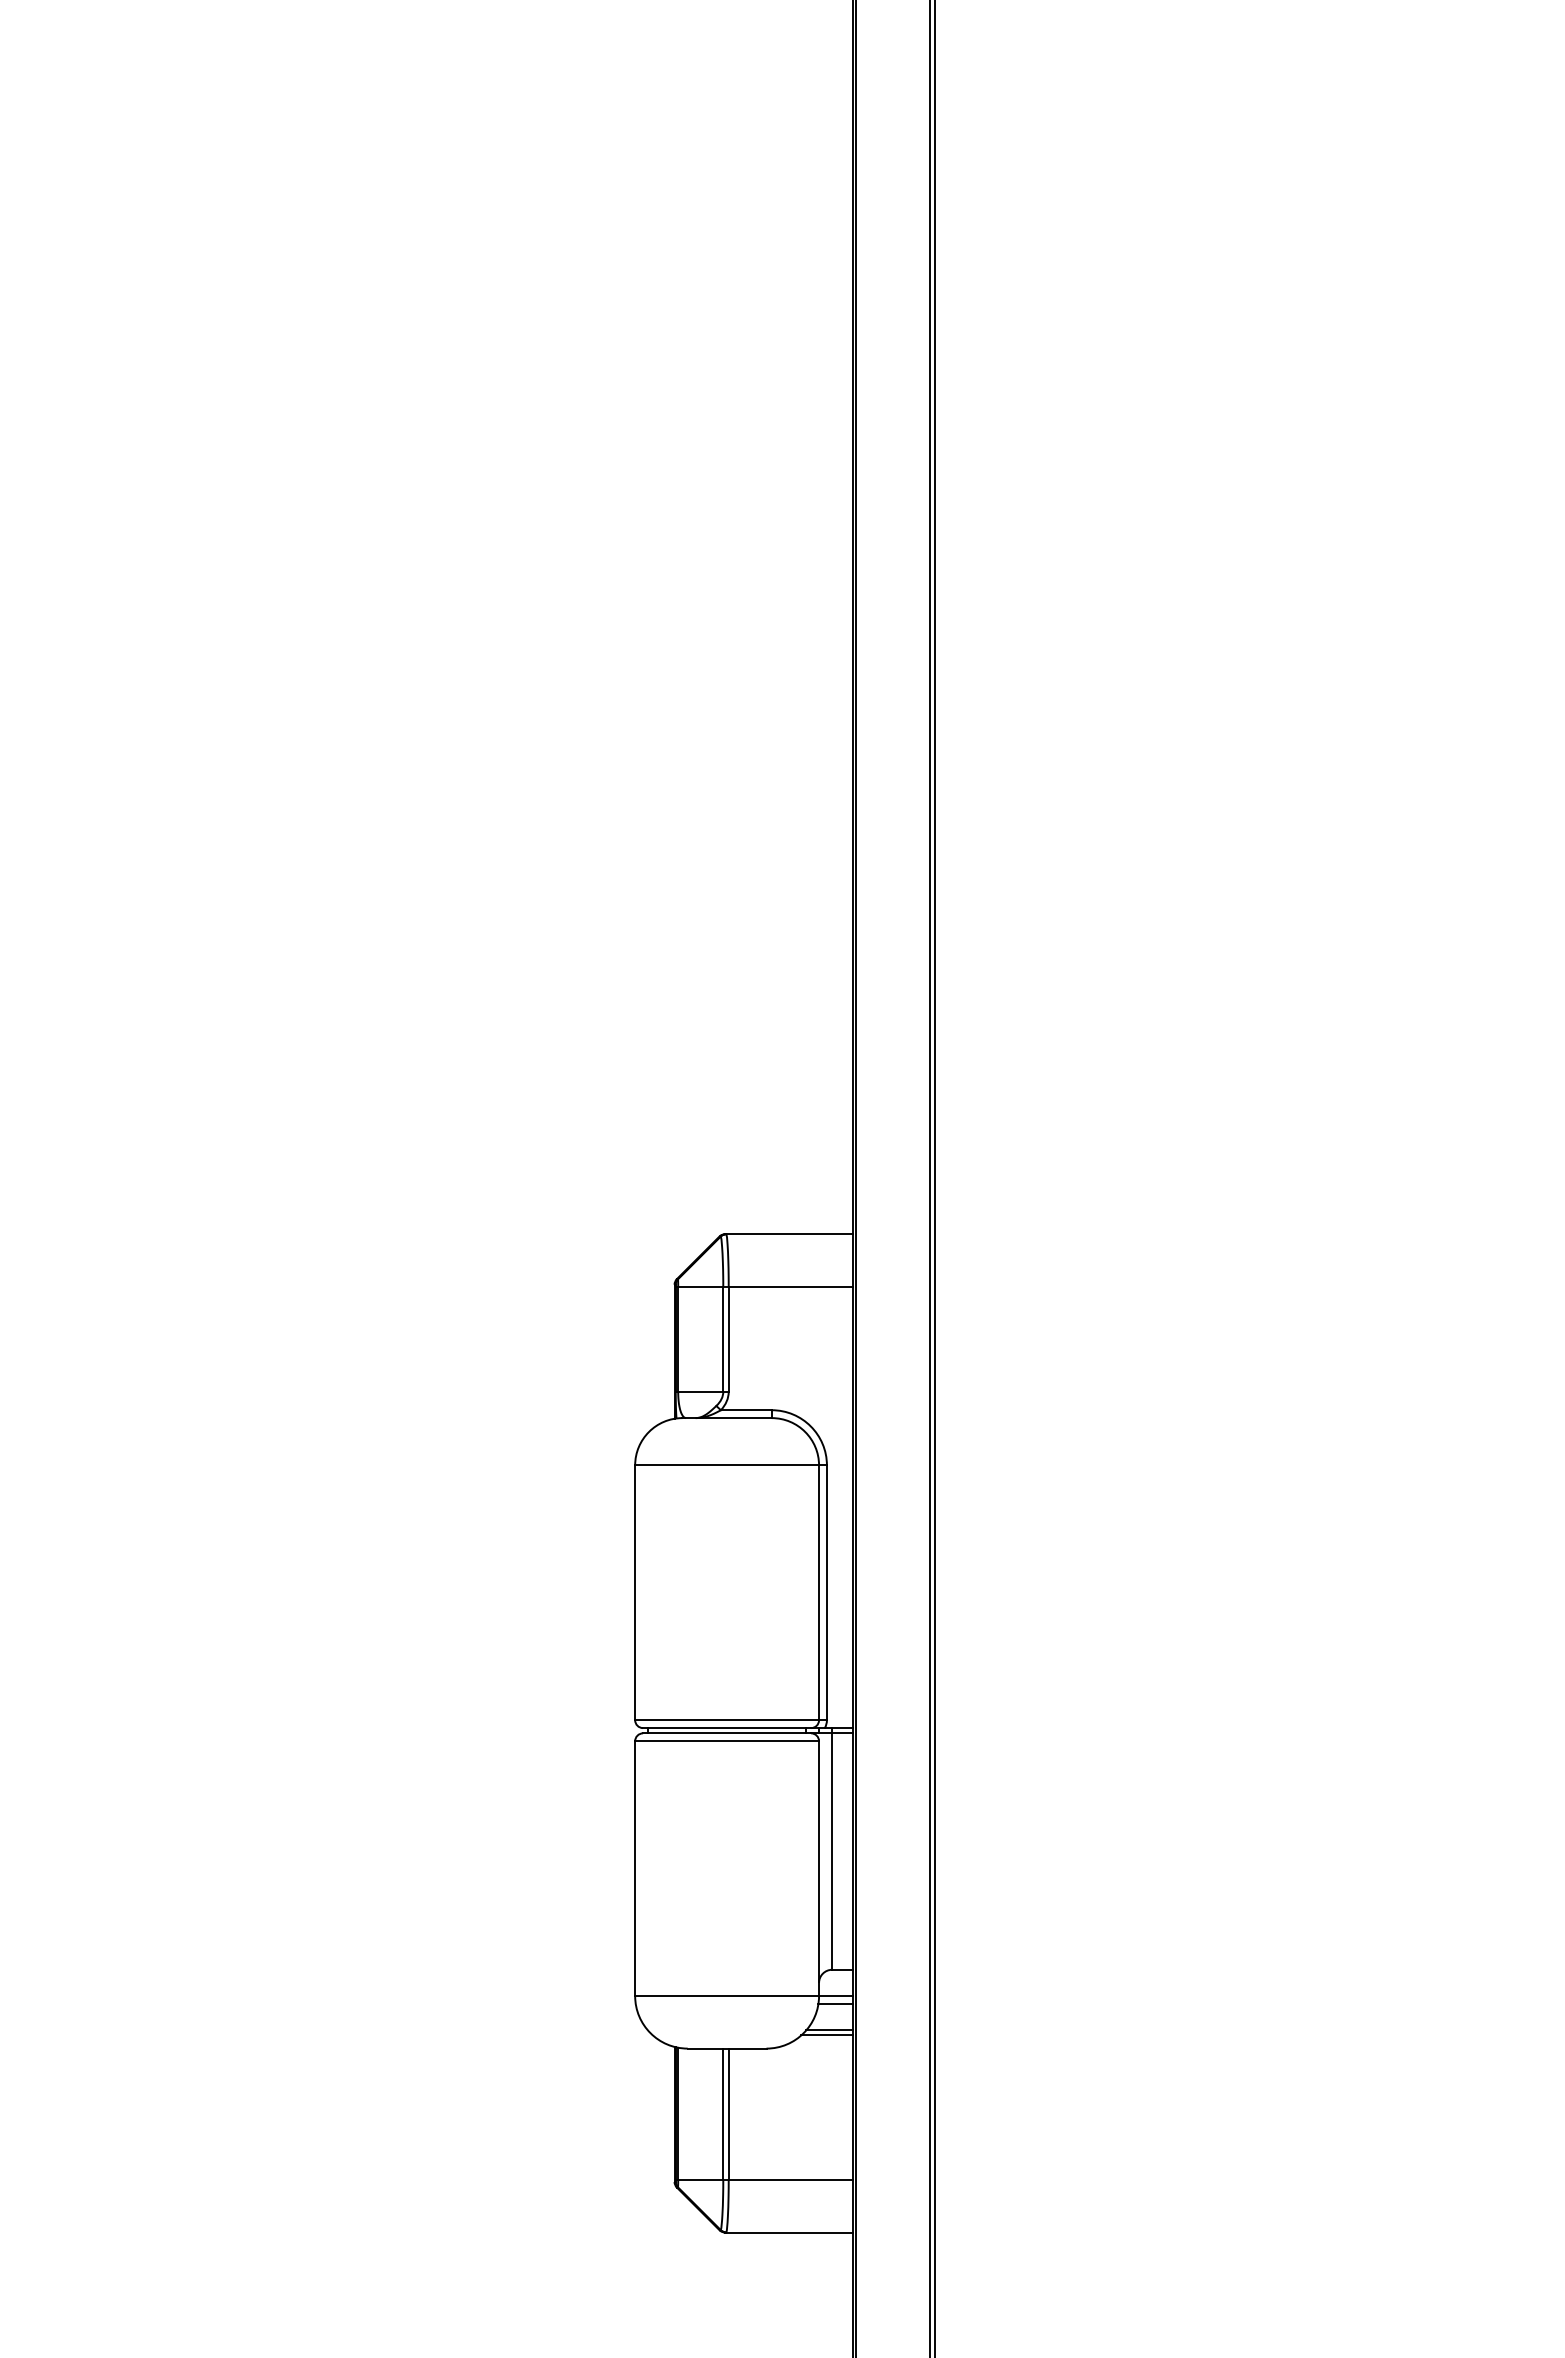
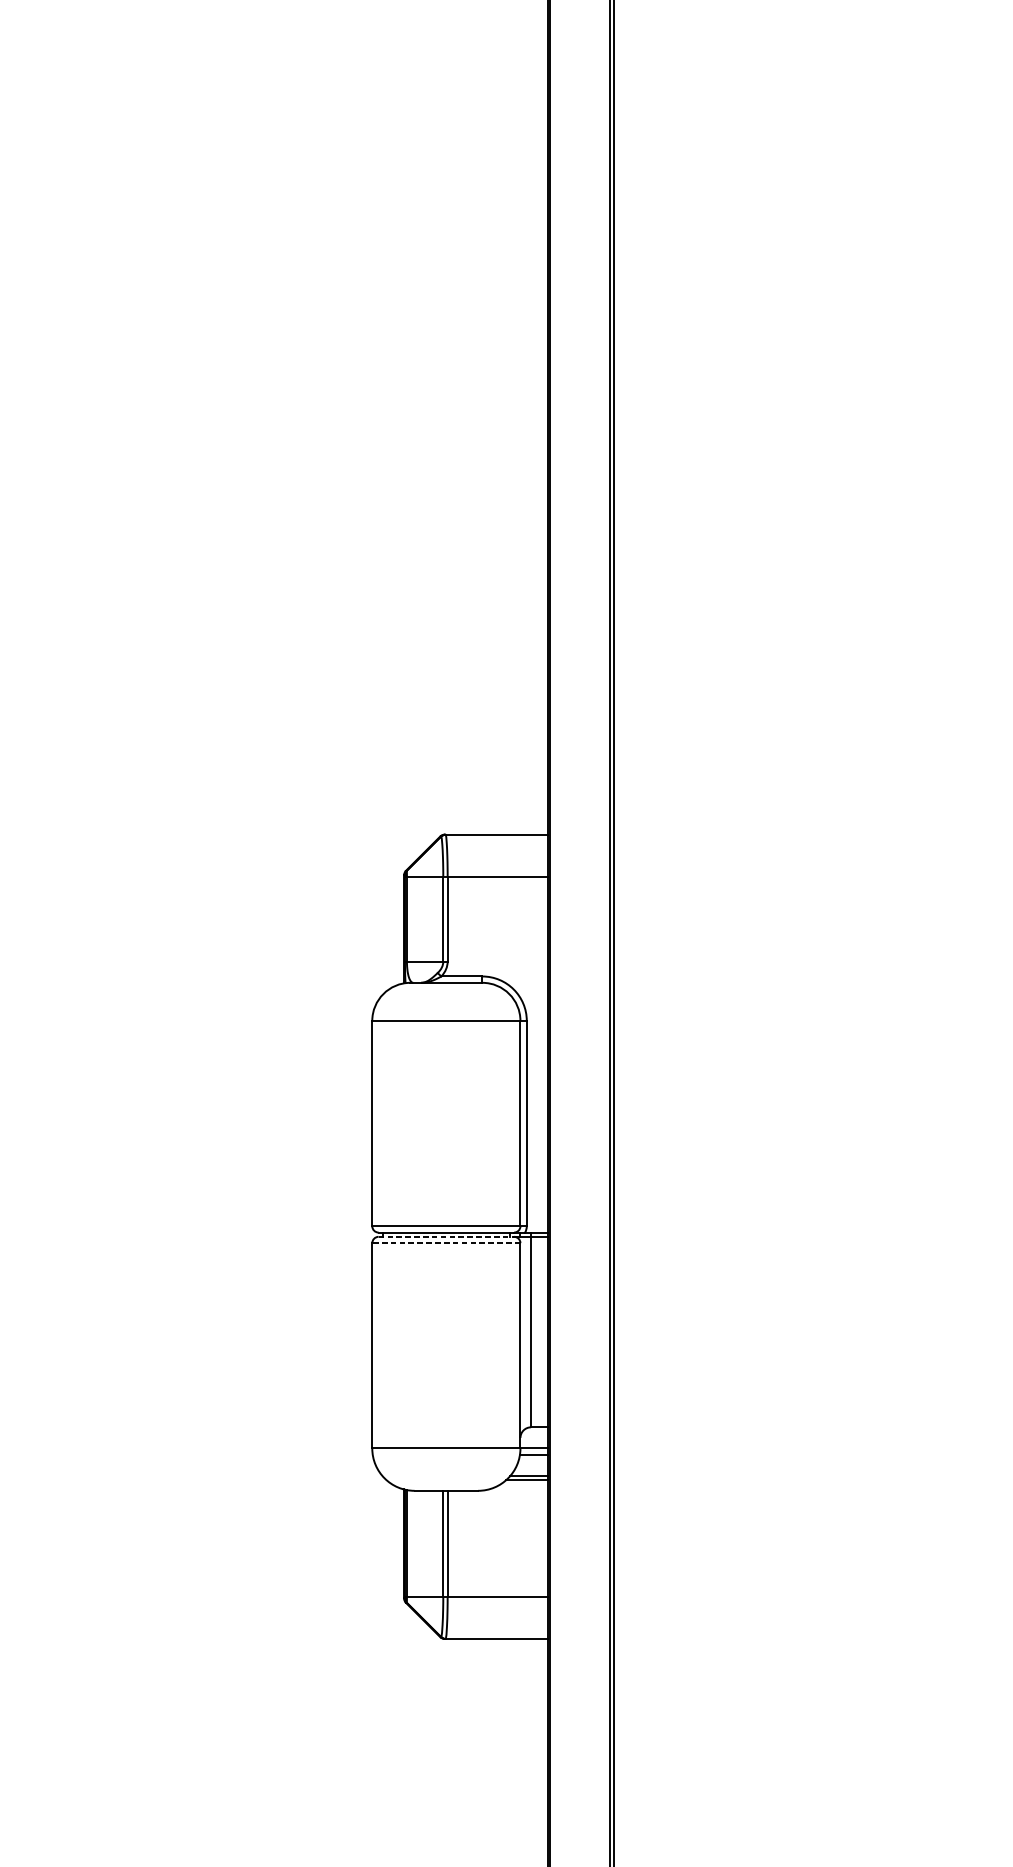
line: (727, 1733) -> (446, 1236), solid -> dashed
line: (727, 1741) -> (446, 1243), solid -> dashed

